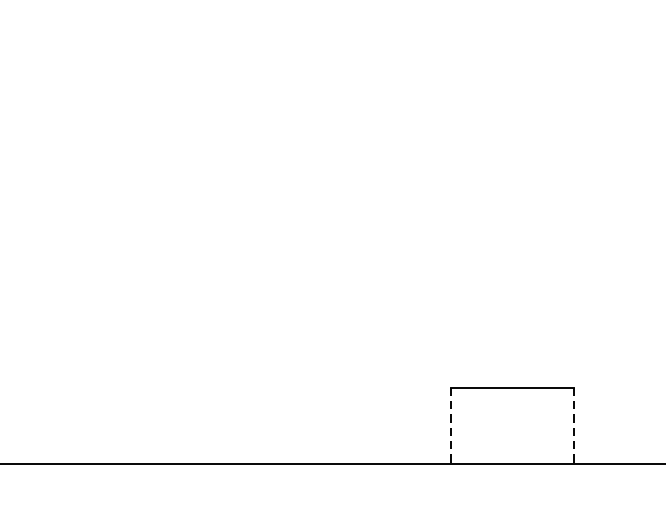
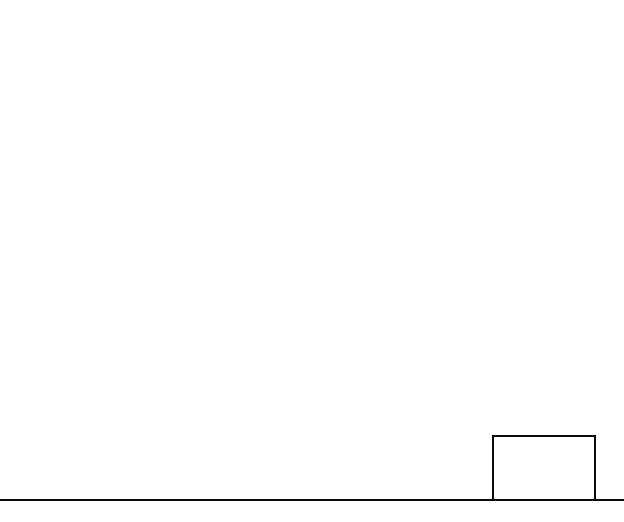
line: (451, 426) -> (493, 468), dashed -> solid
line: (573, 426) -> (594, 468), dashed -> solid

